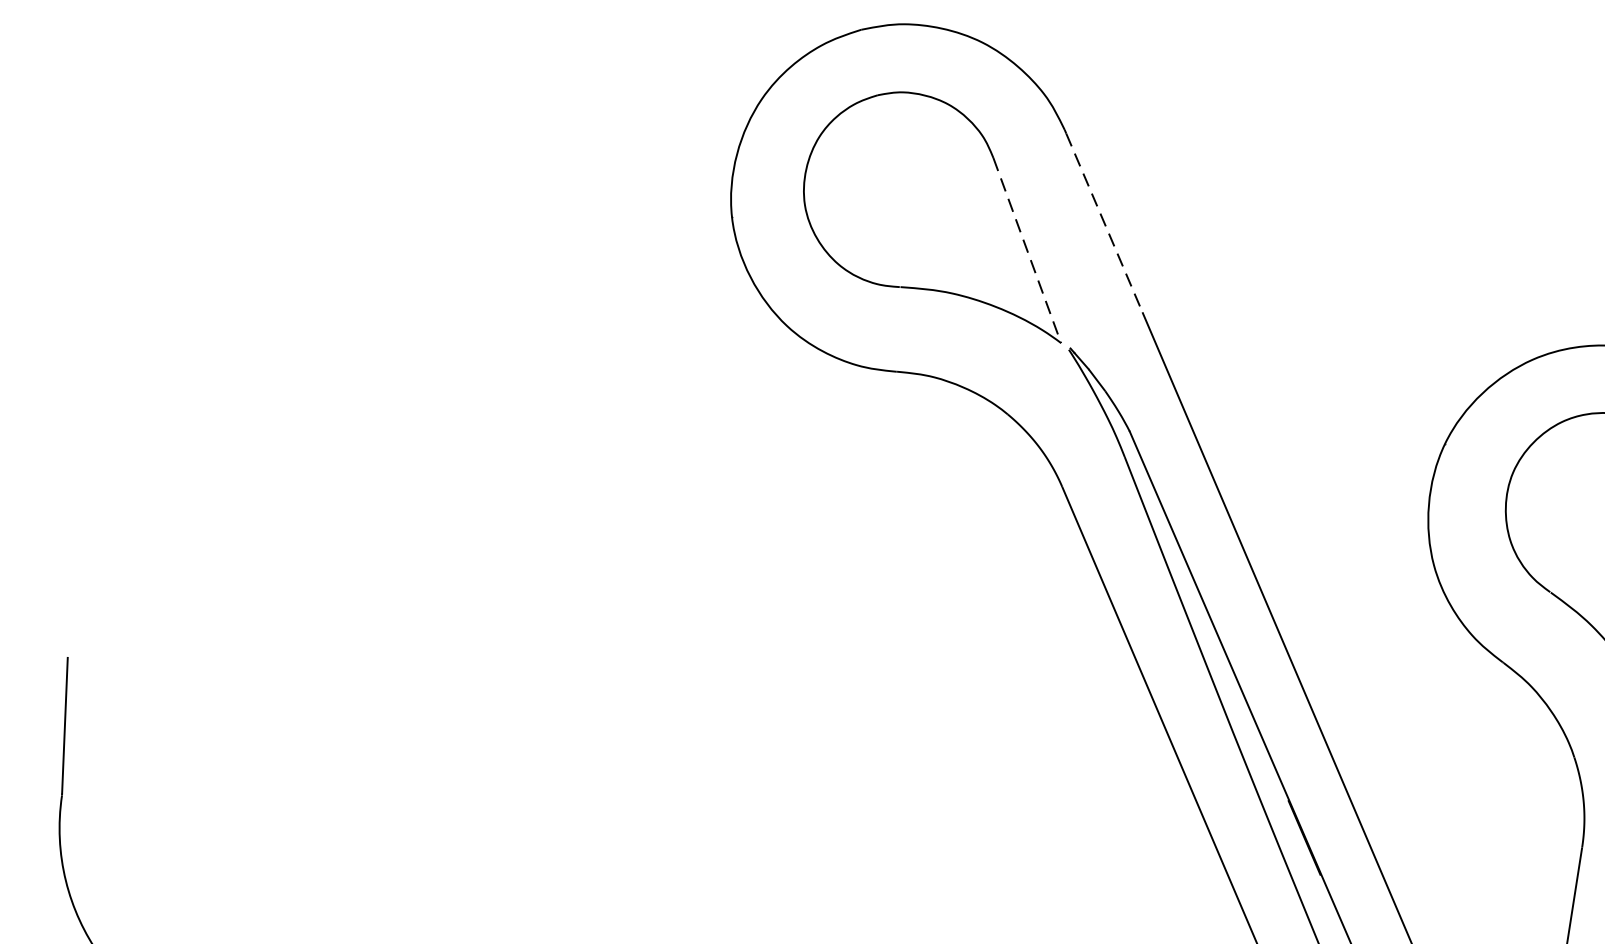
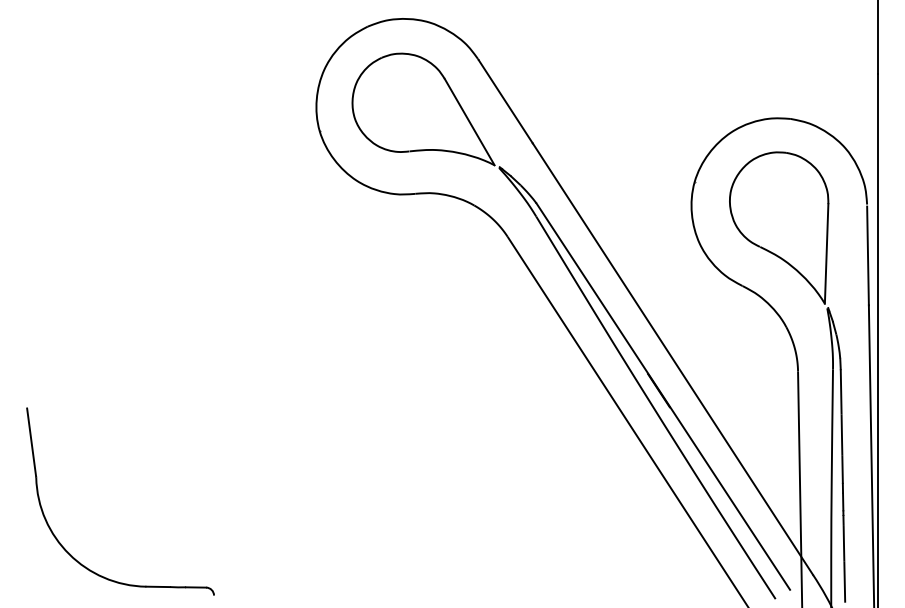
line: (1105, 224) -> (506, 102), dashed -> solid
line: (1026, 251) -> (469, 122), dashed -> solid

